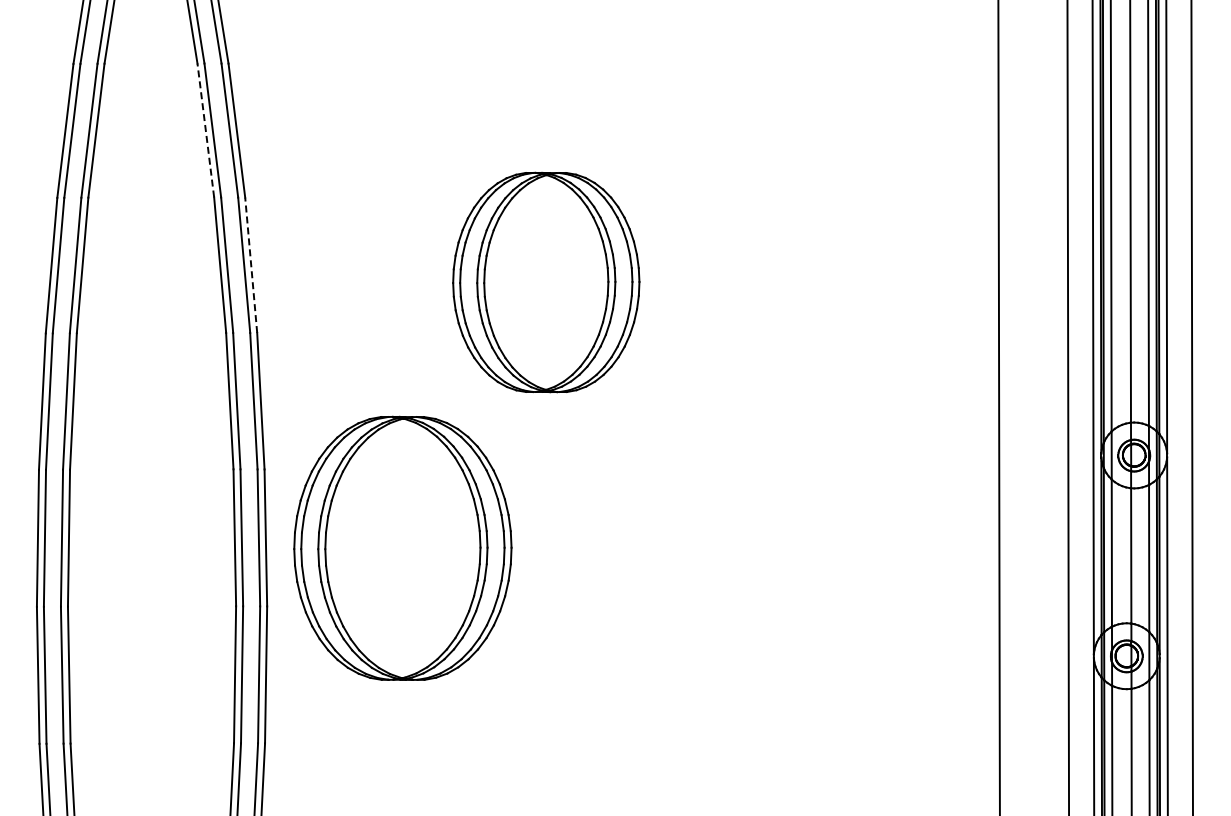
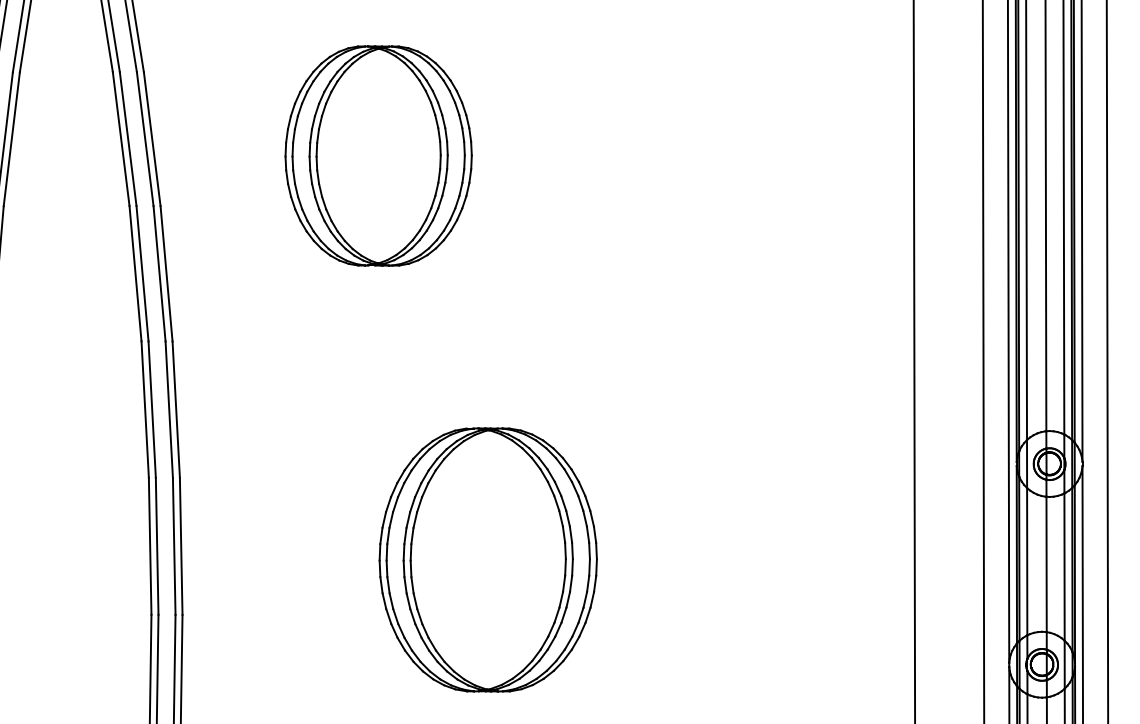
line: (205, 130) -> (120, 139), dashed -> solid
line: (251, 265) -> (166, 274), dashed -> solid
part: (546, 282) -> (378, 156), moved
part: (402, 547) -> (487, 559), moved

